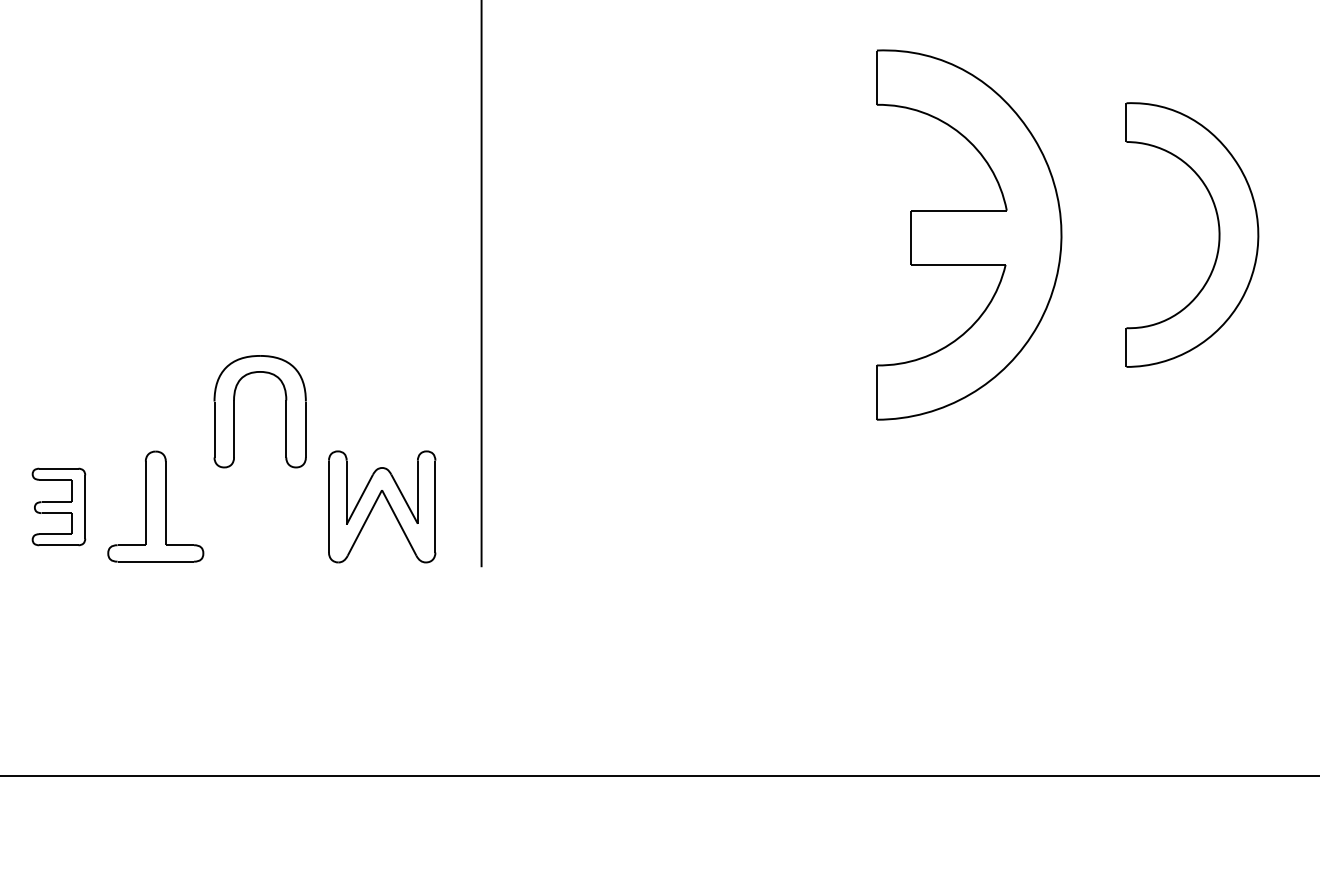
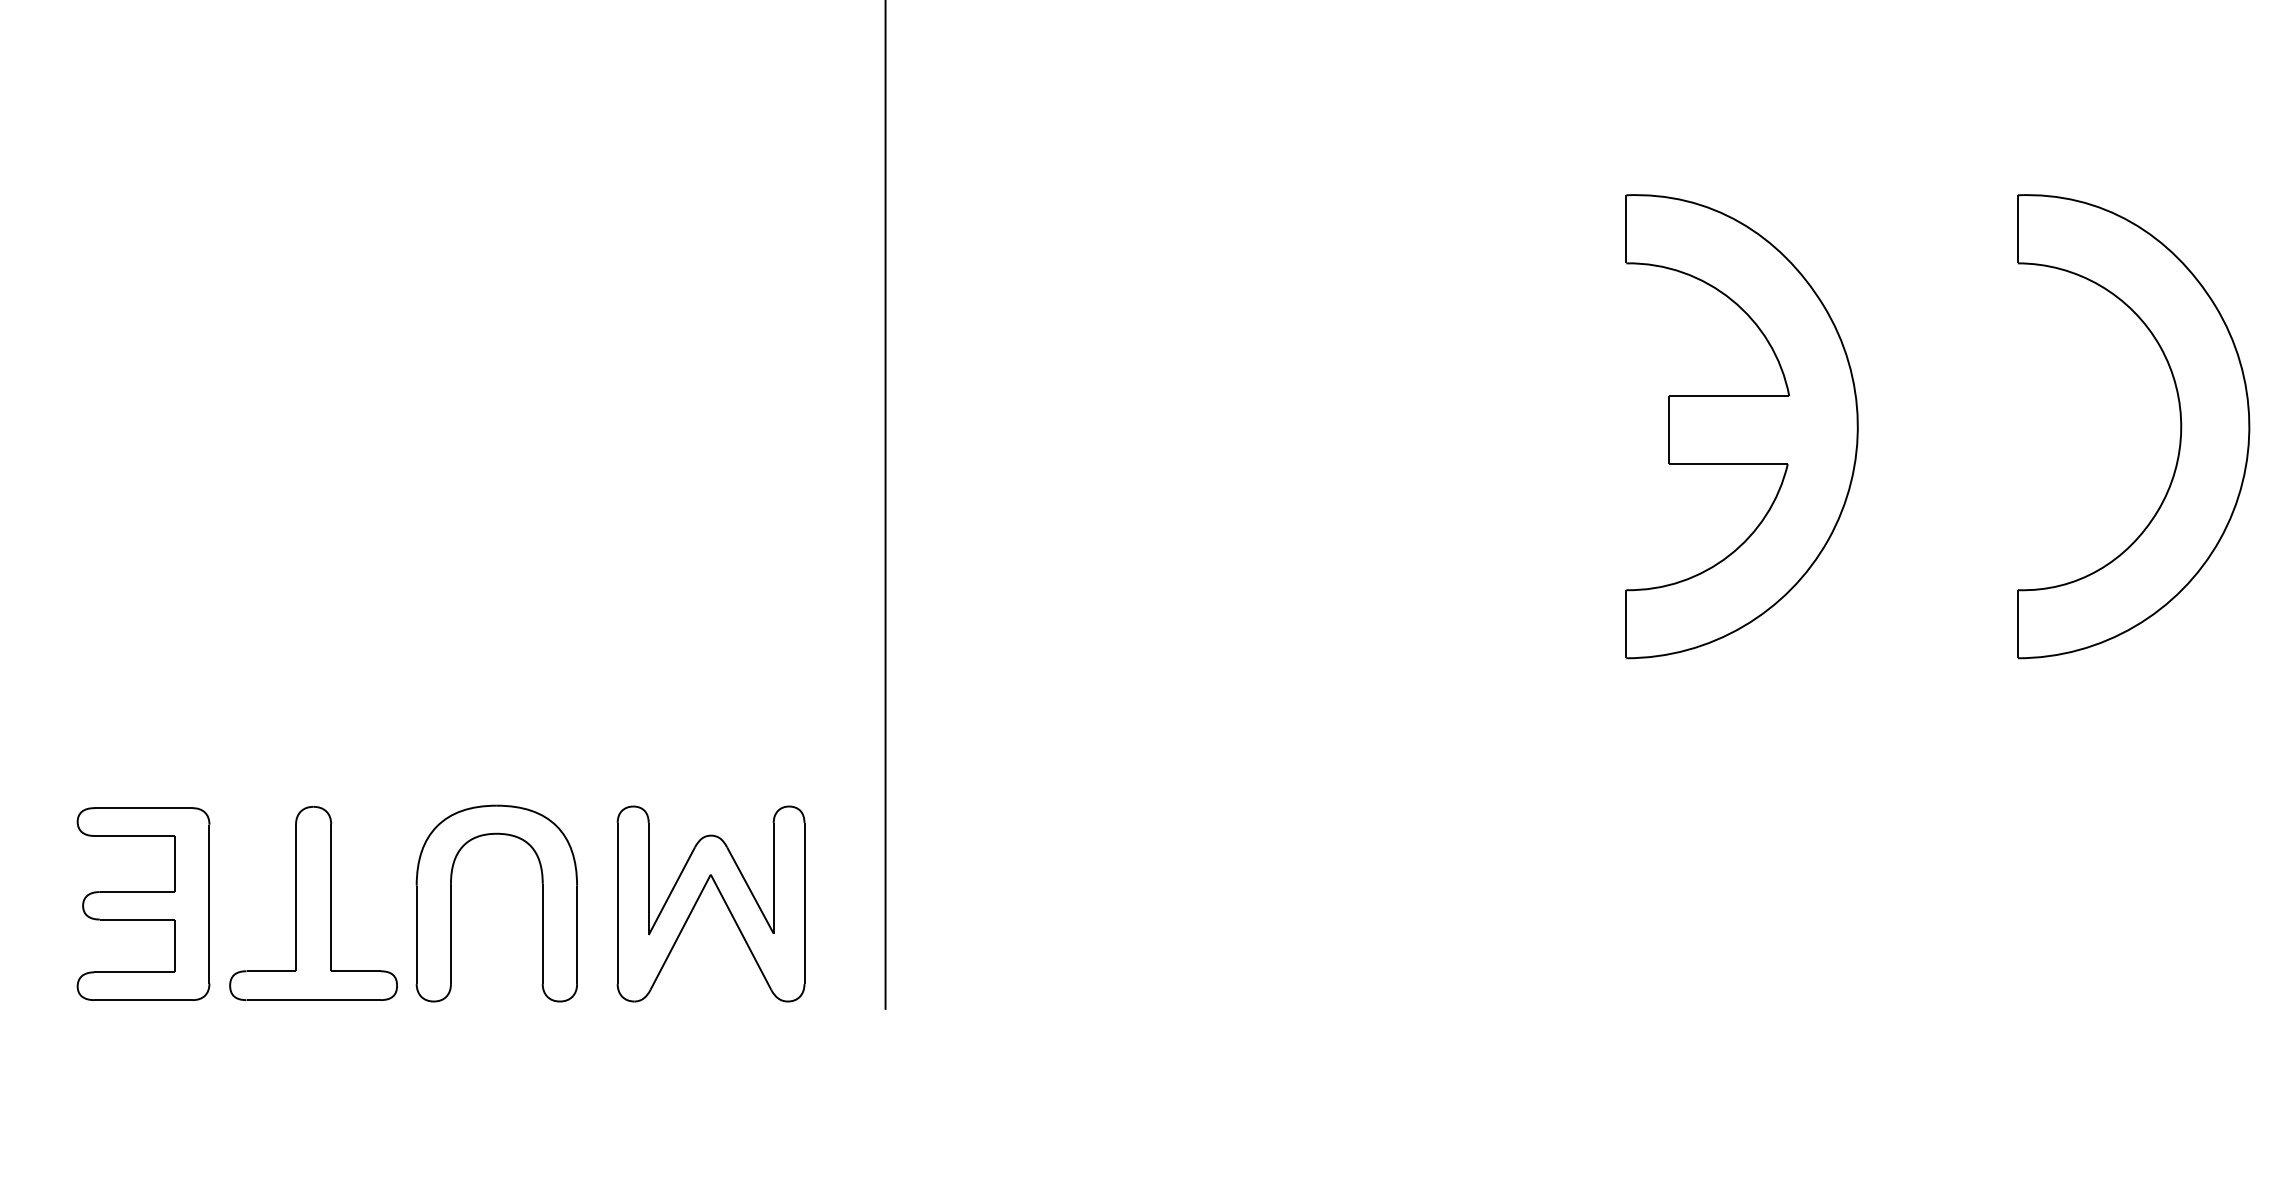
part: (969, 234) -> (1742, 425), size x0.71
part: (234, 411) -> (451, 903), moved
part: (58, 506) -> (142, 903), size x1.43

